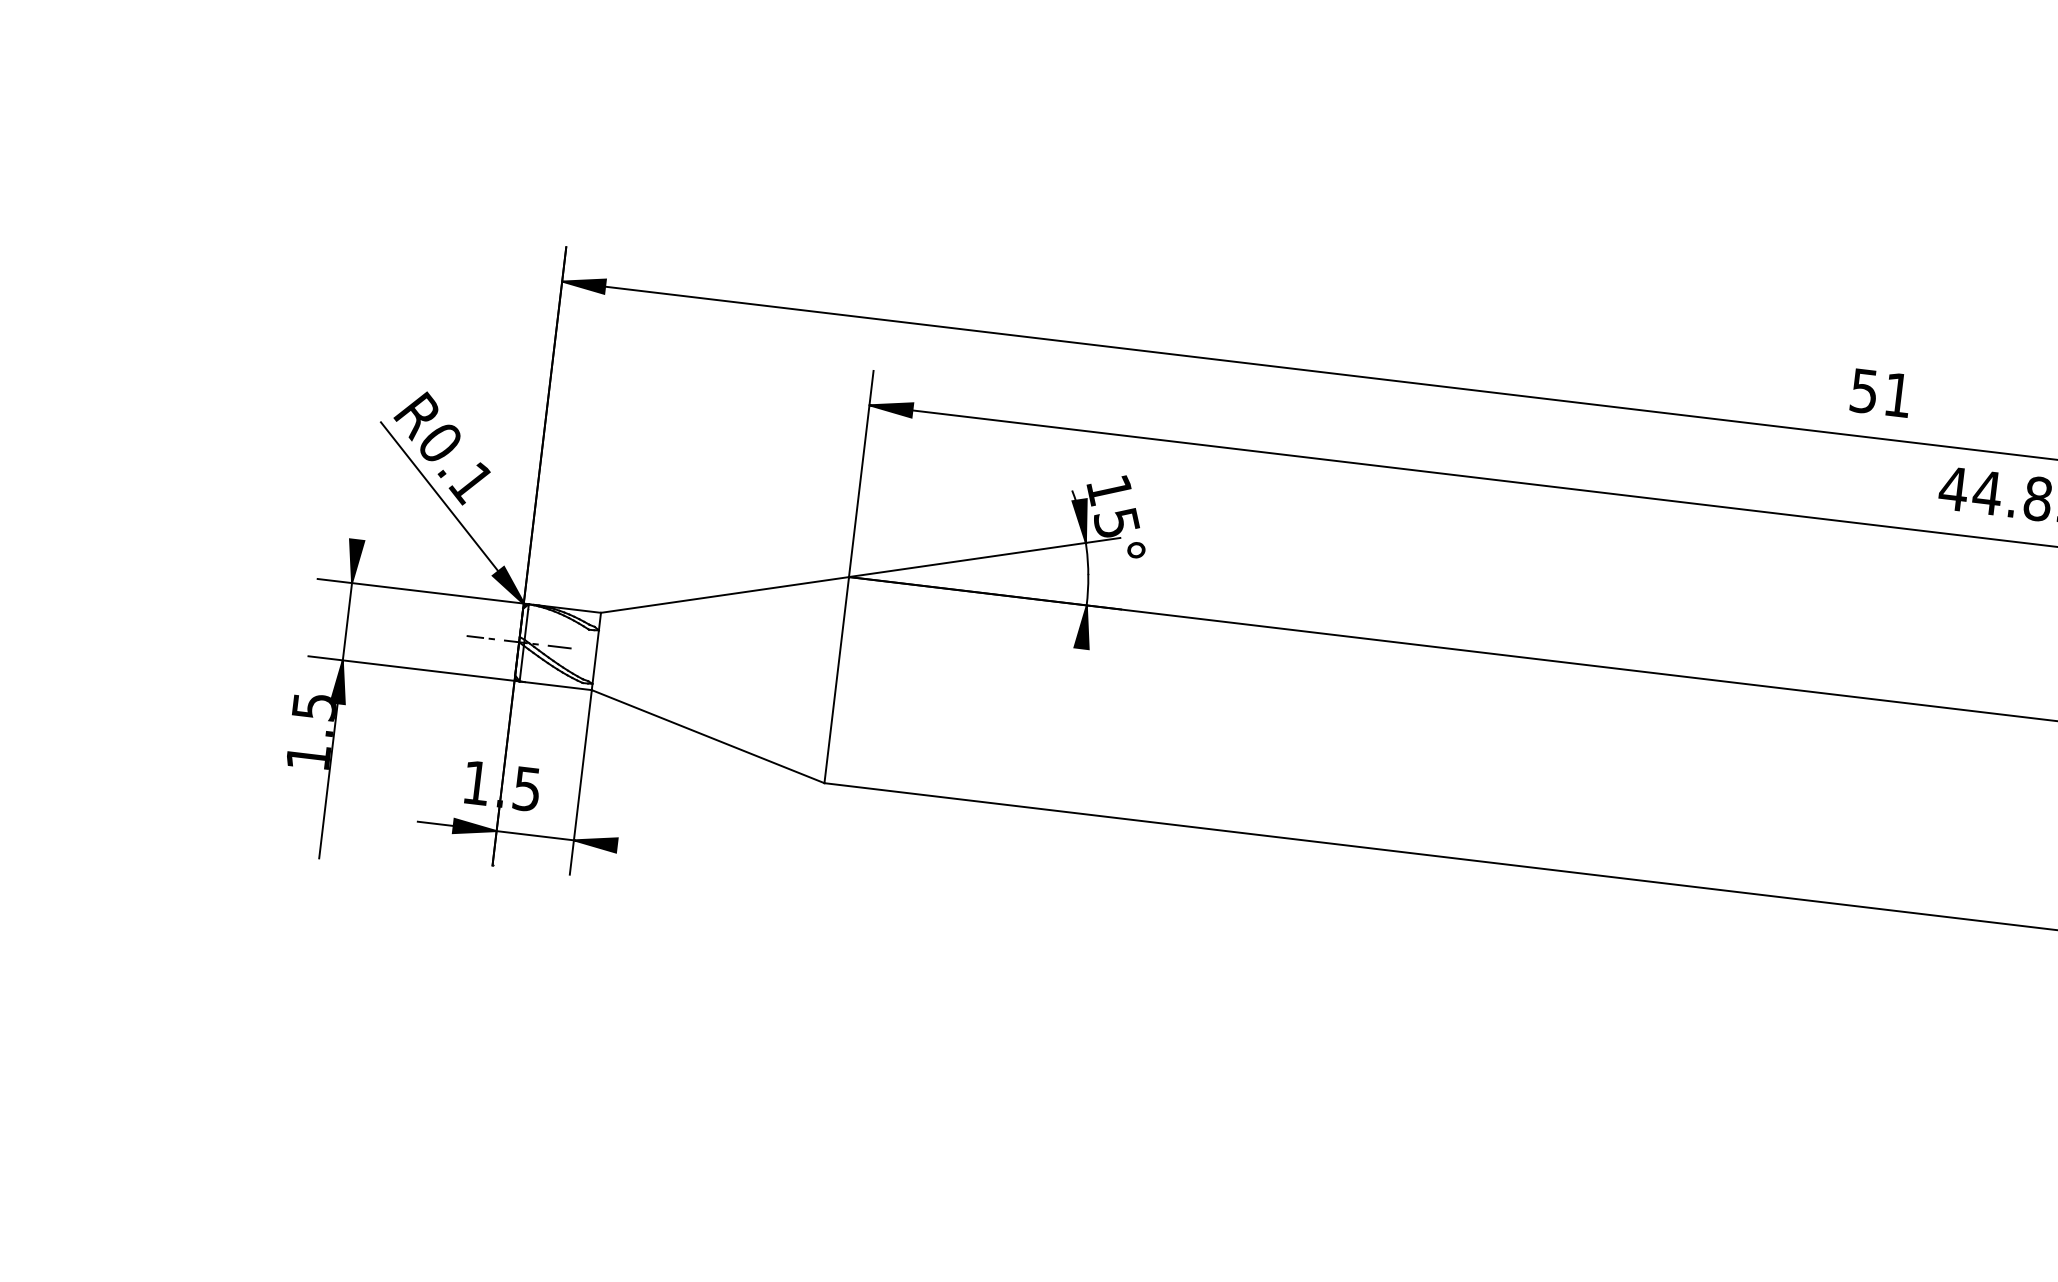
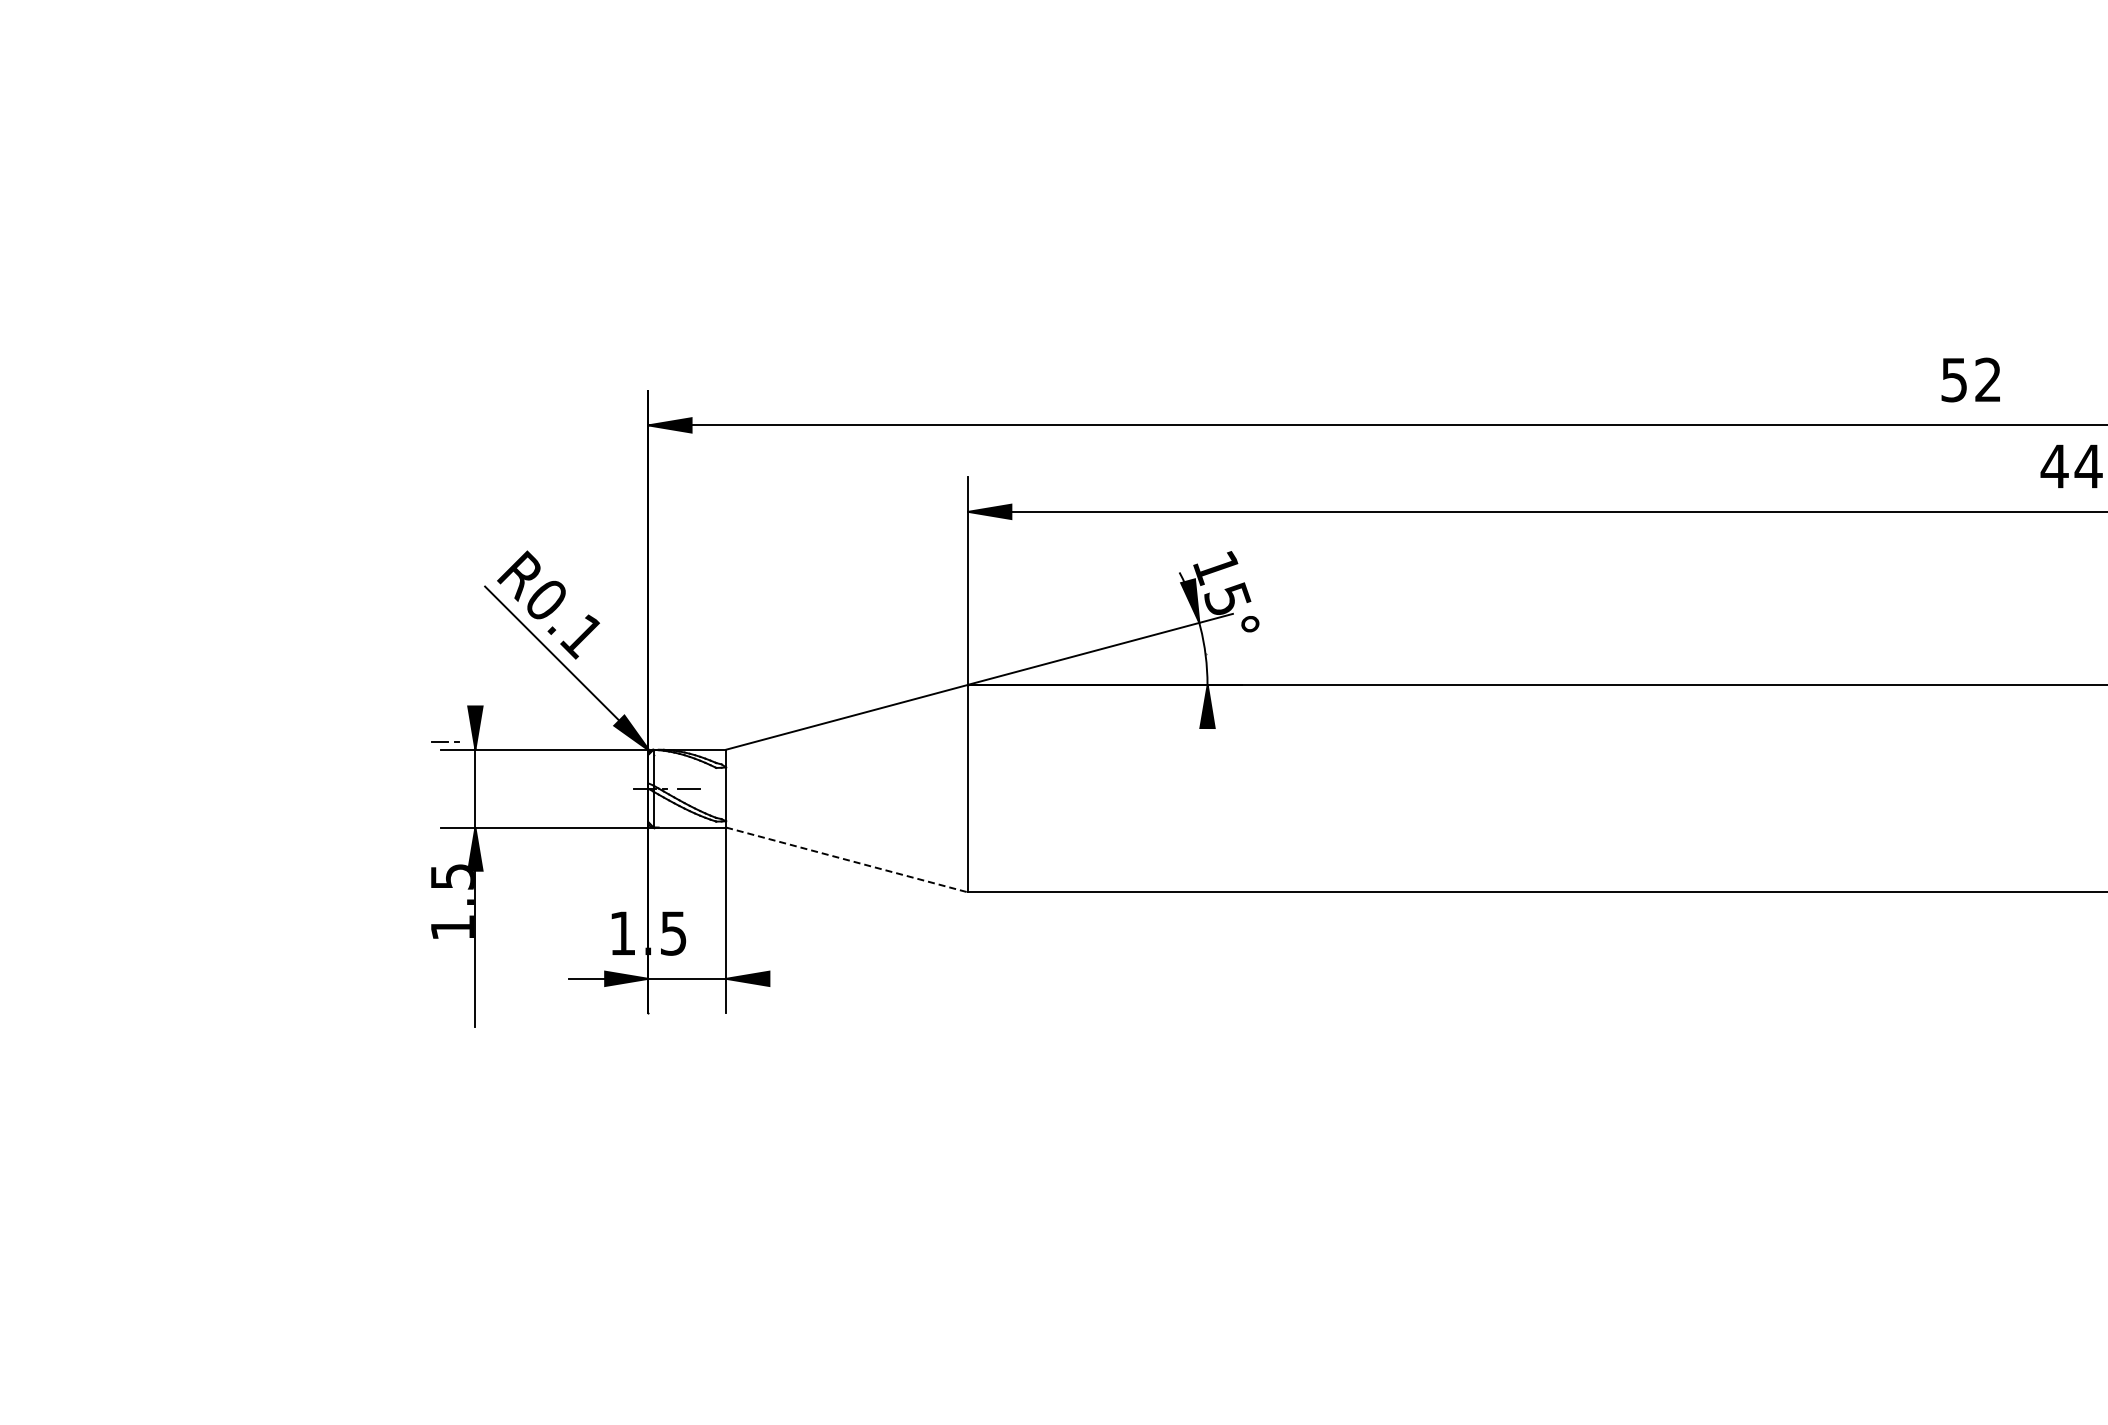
text: (1897, 394) -> (1987, 379), 51 -> 52
line: (480, 637) -> (445, 741), moved
line: (708, 737) -> (847, 860), solid -> dashed

